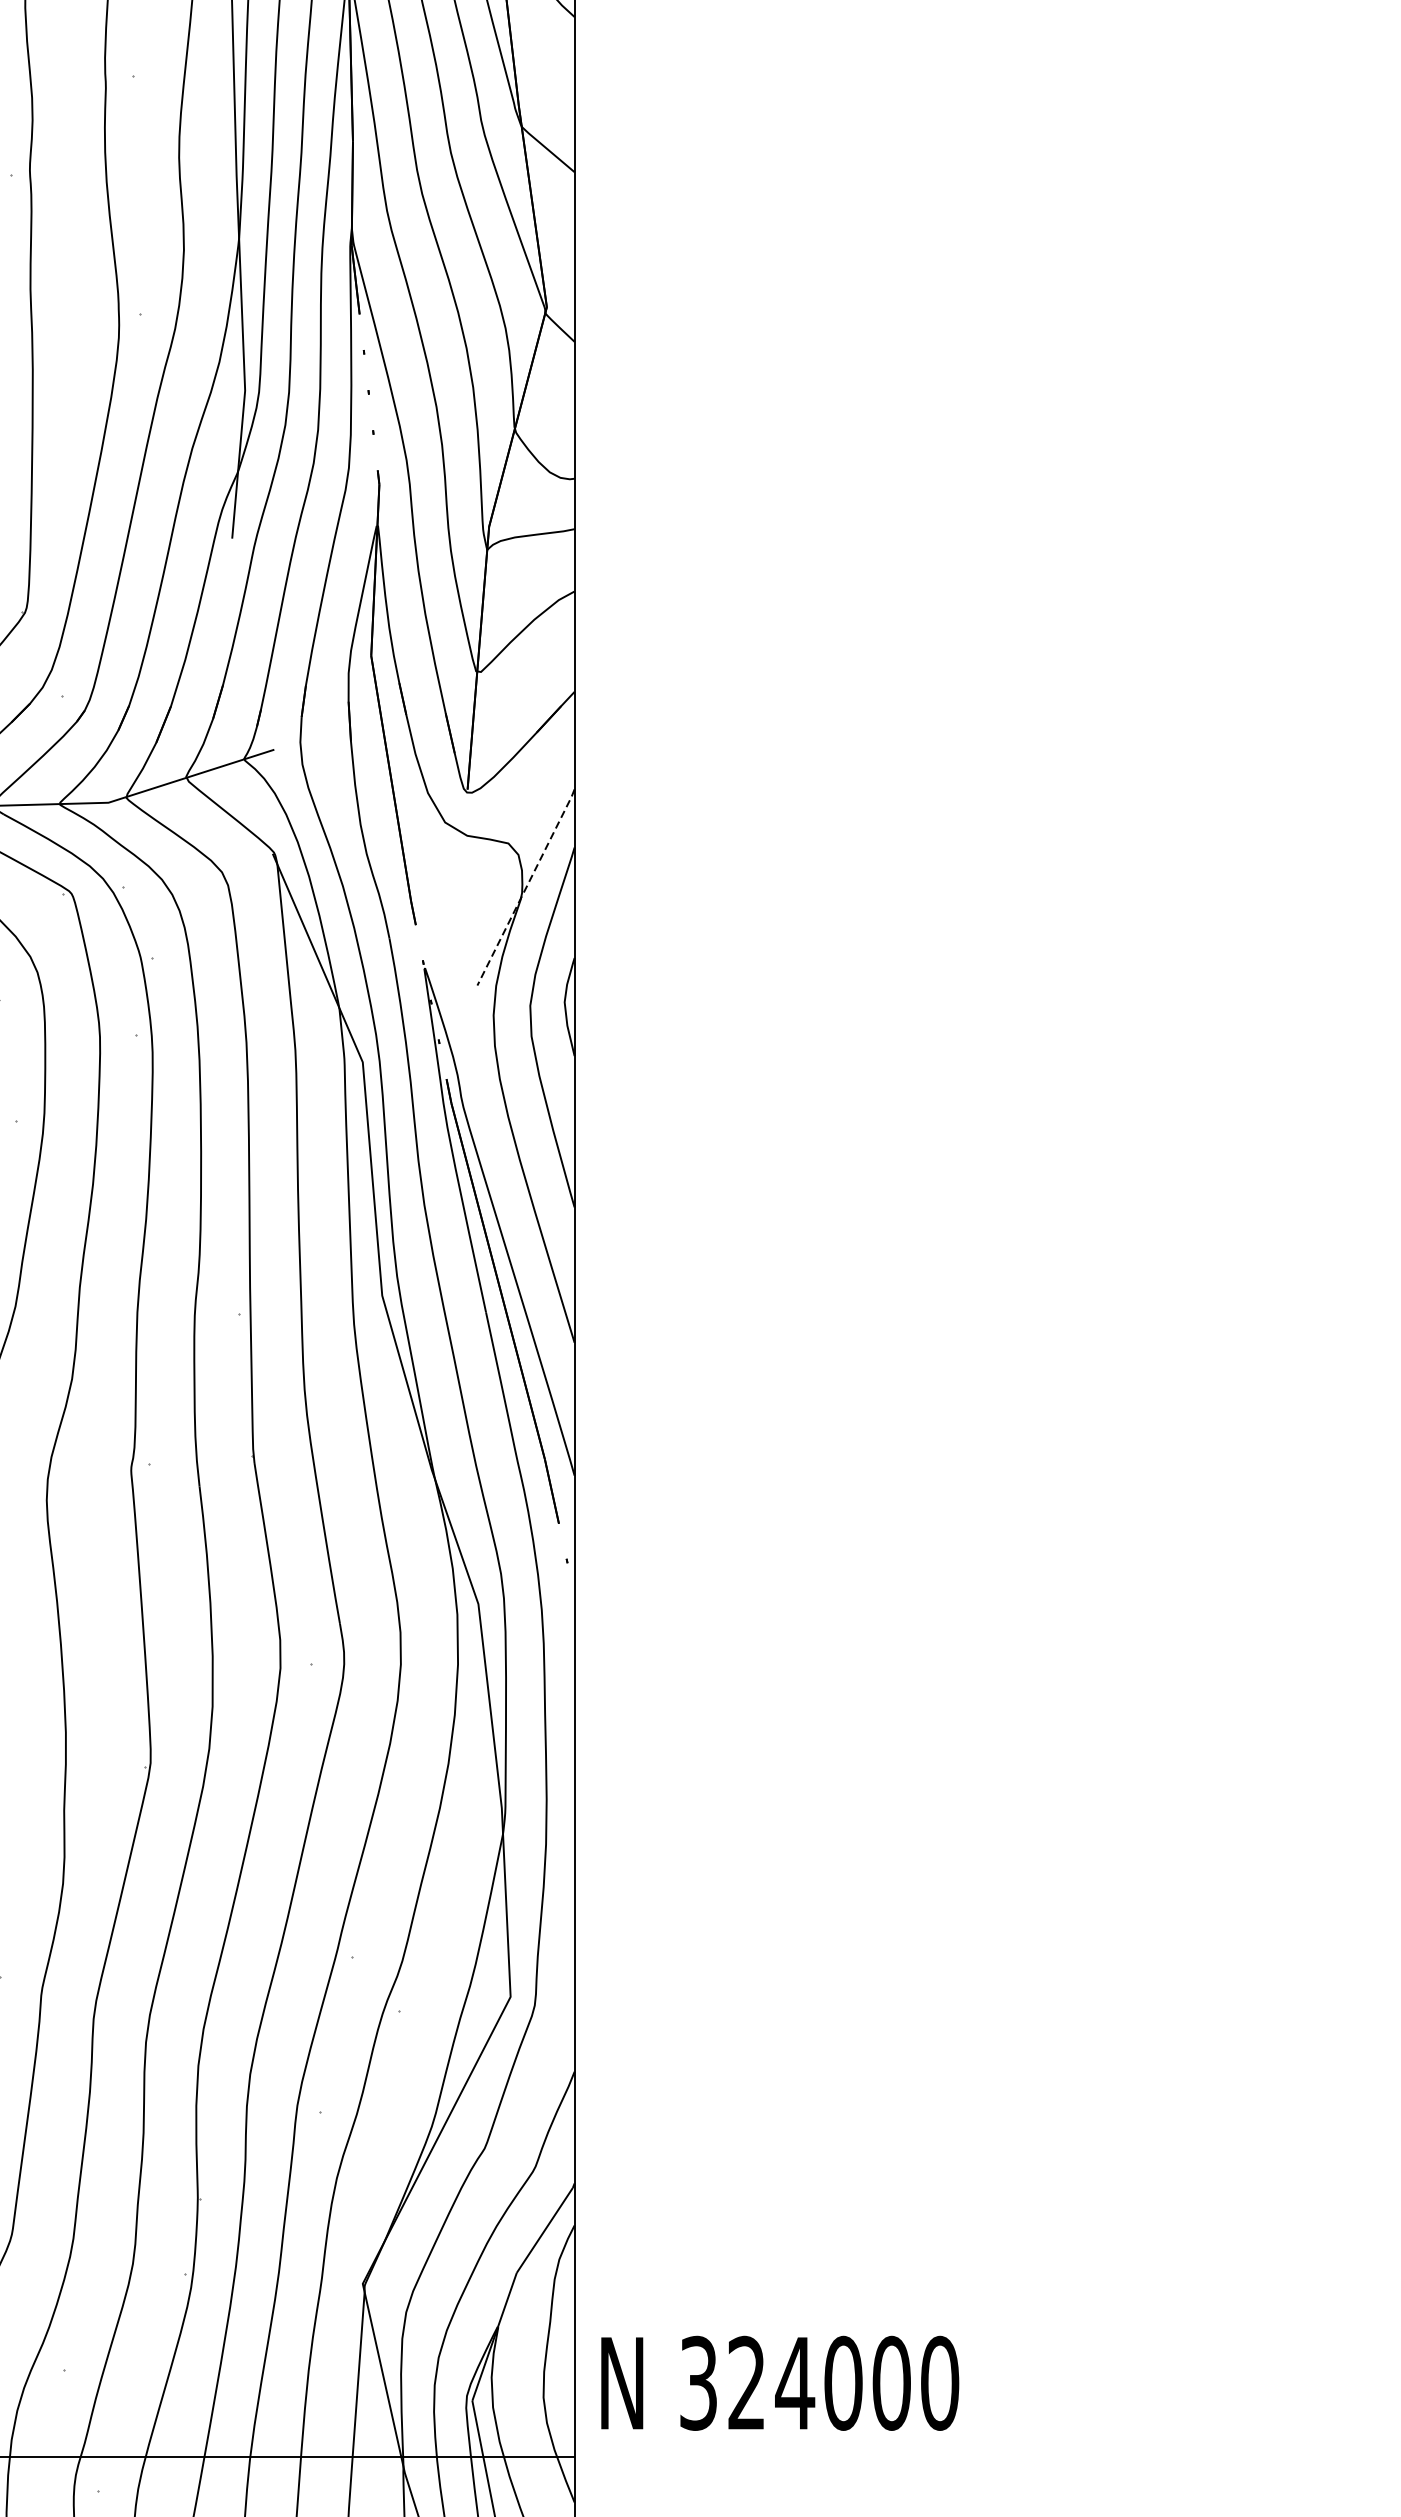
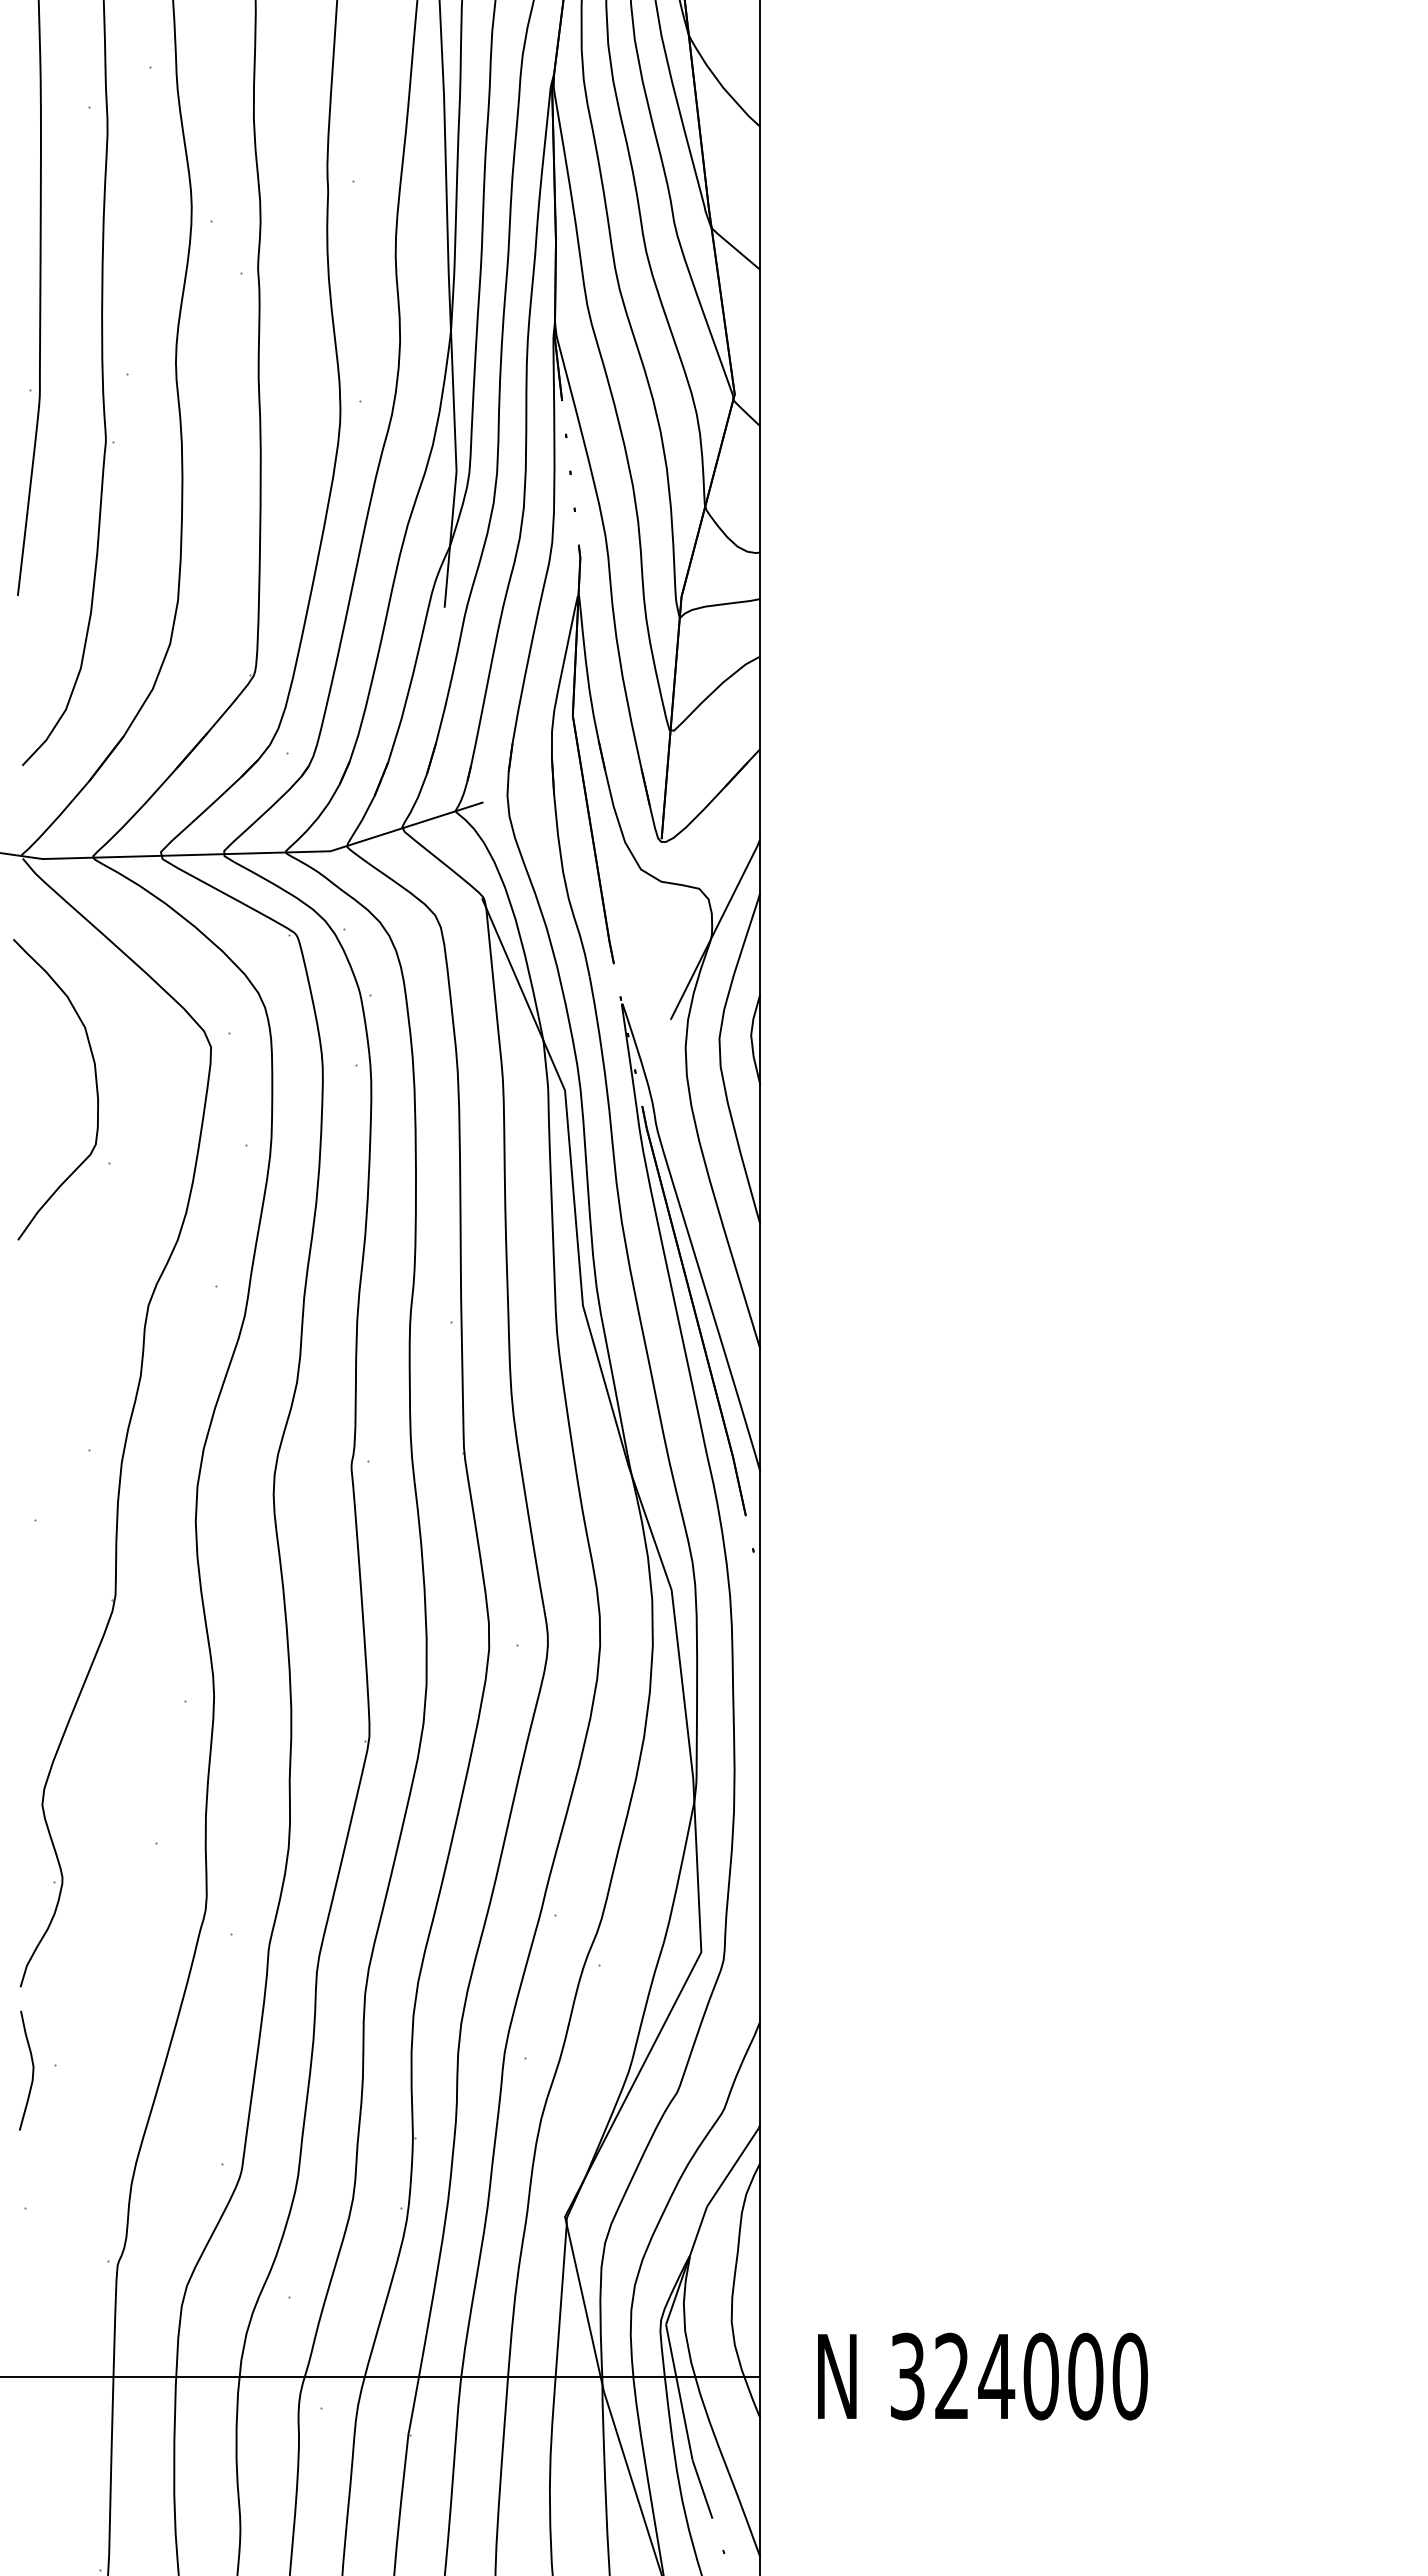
line: (527, 886) -> (716, 928), dashed -> solid
text: (779, 2383) -> (982, 2376), moved

